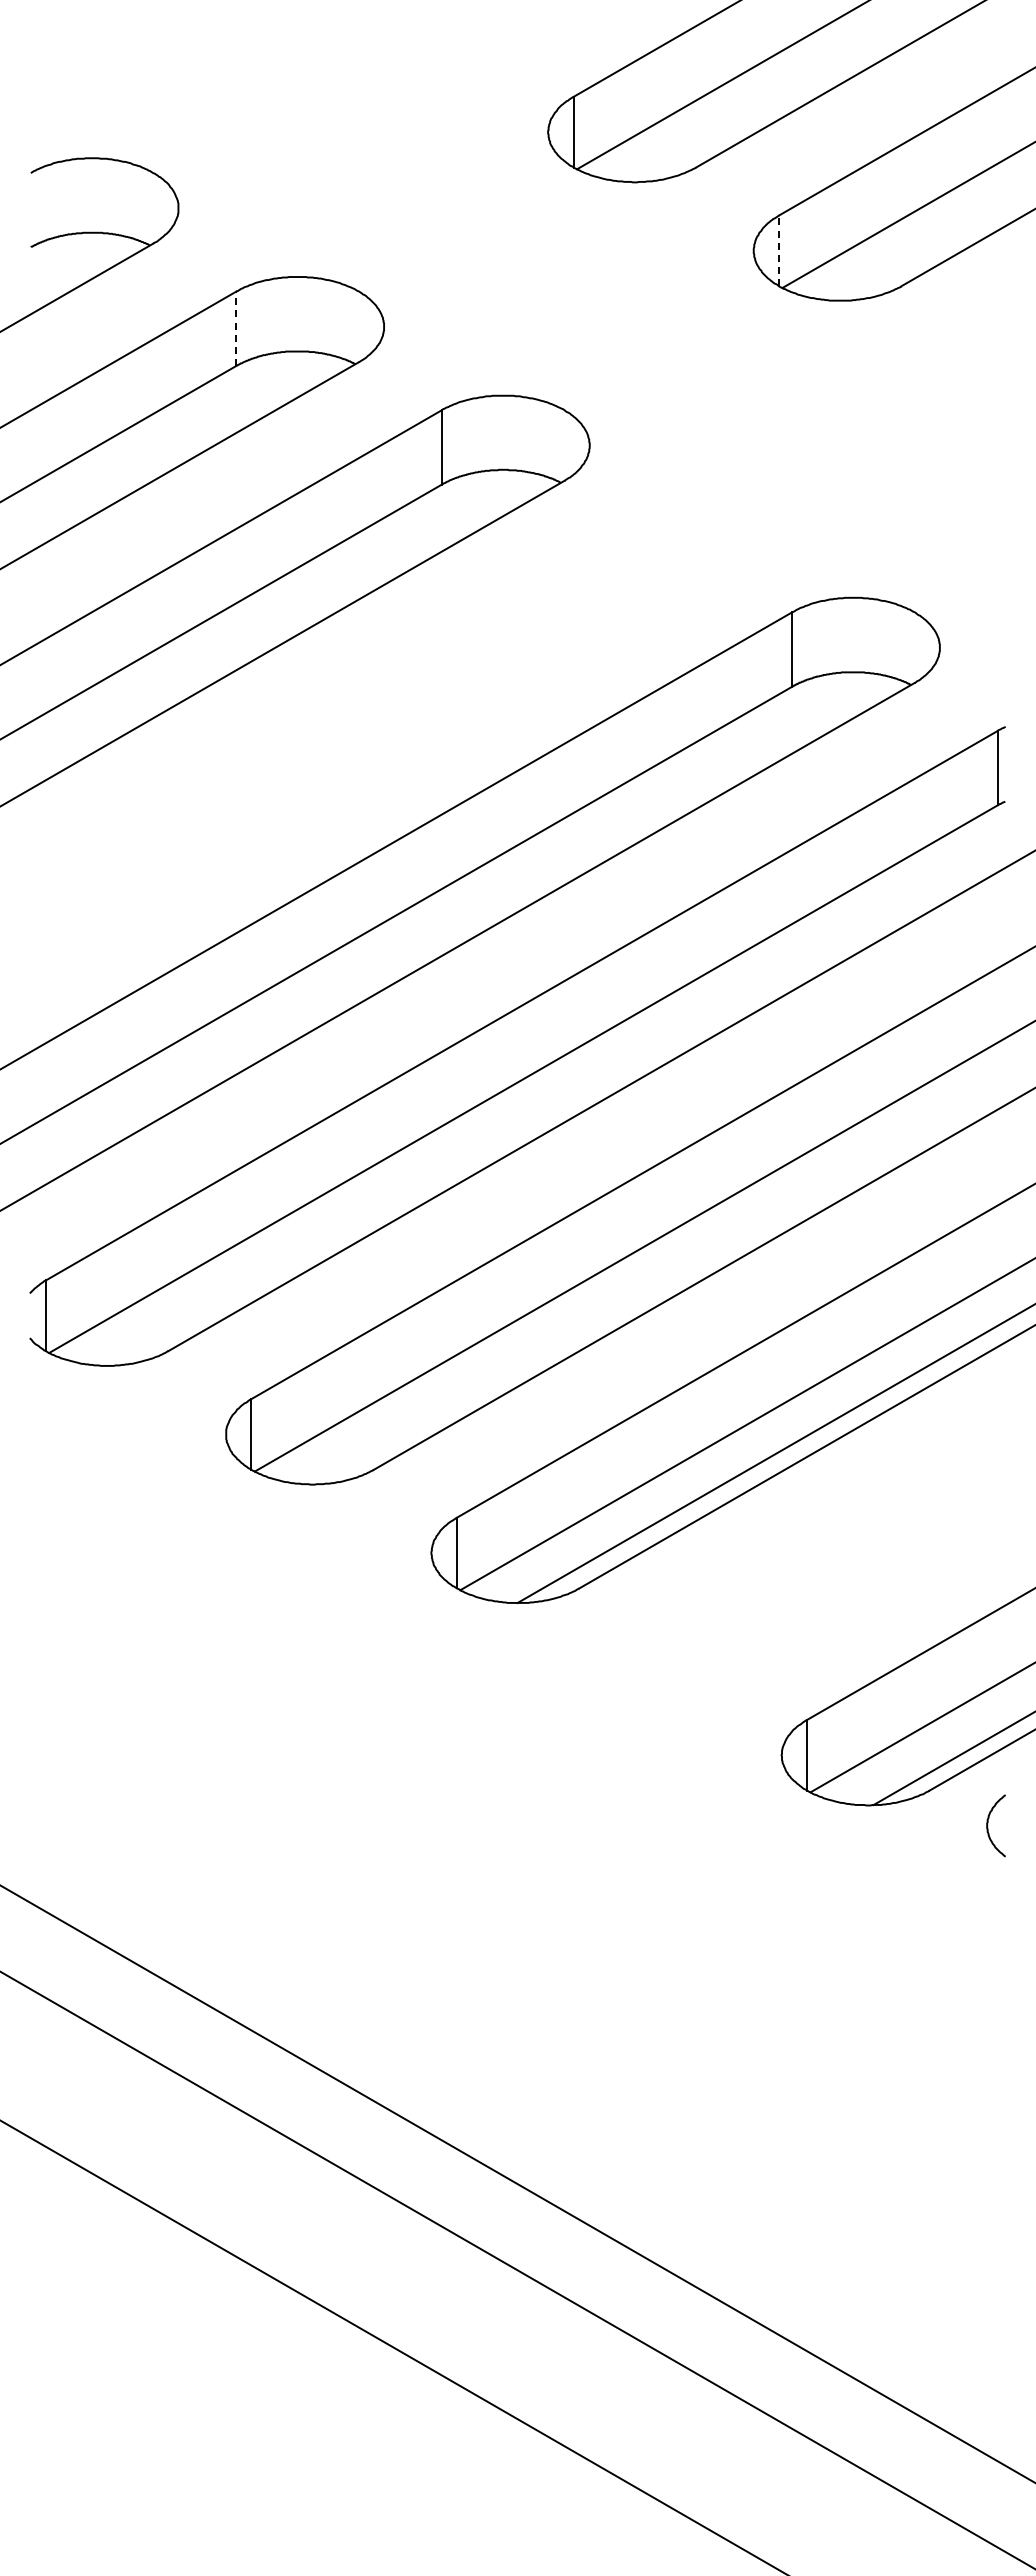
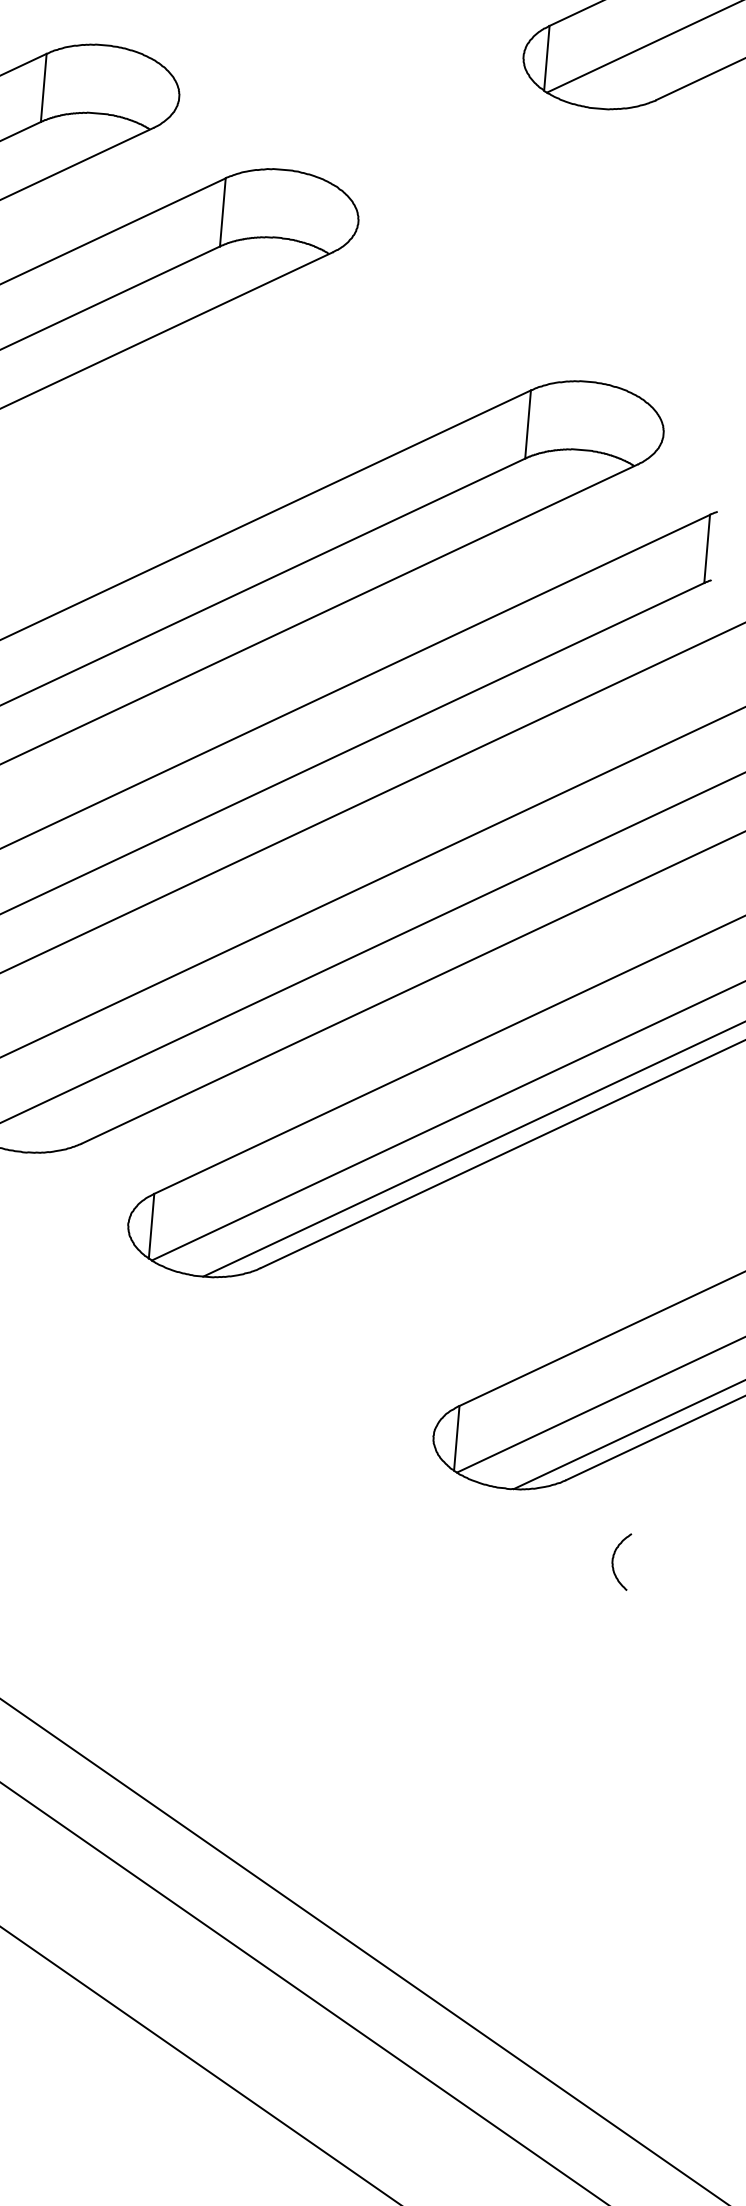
line: (779, 250) -> (547, 58), dashed -> solid
line: (236, 328) -> (43, 87), dashed -> solid
curve: (988, 1825) -> (613, 1560), moved

